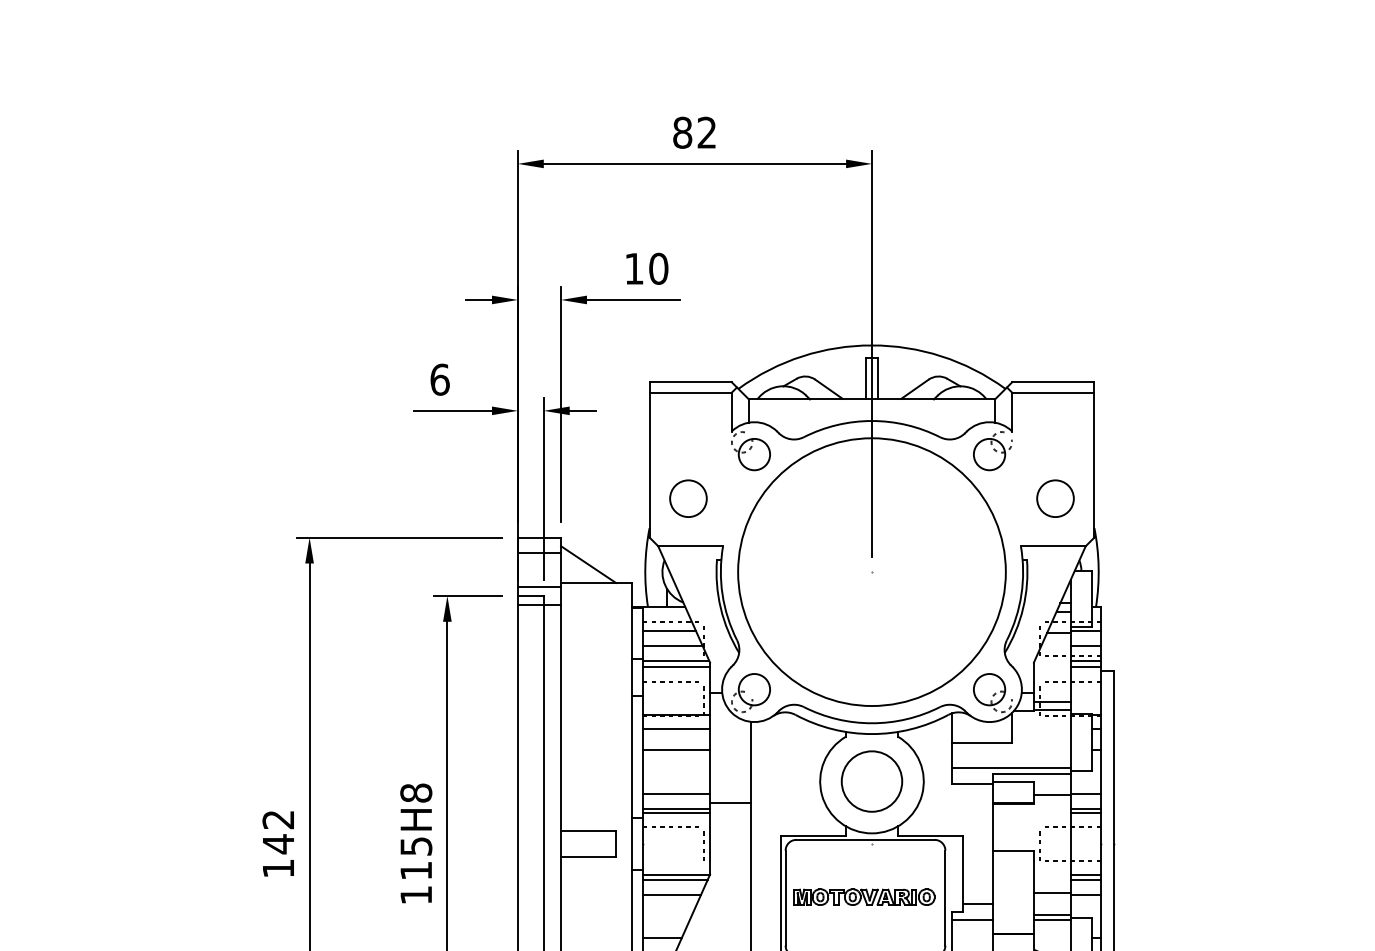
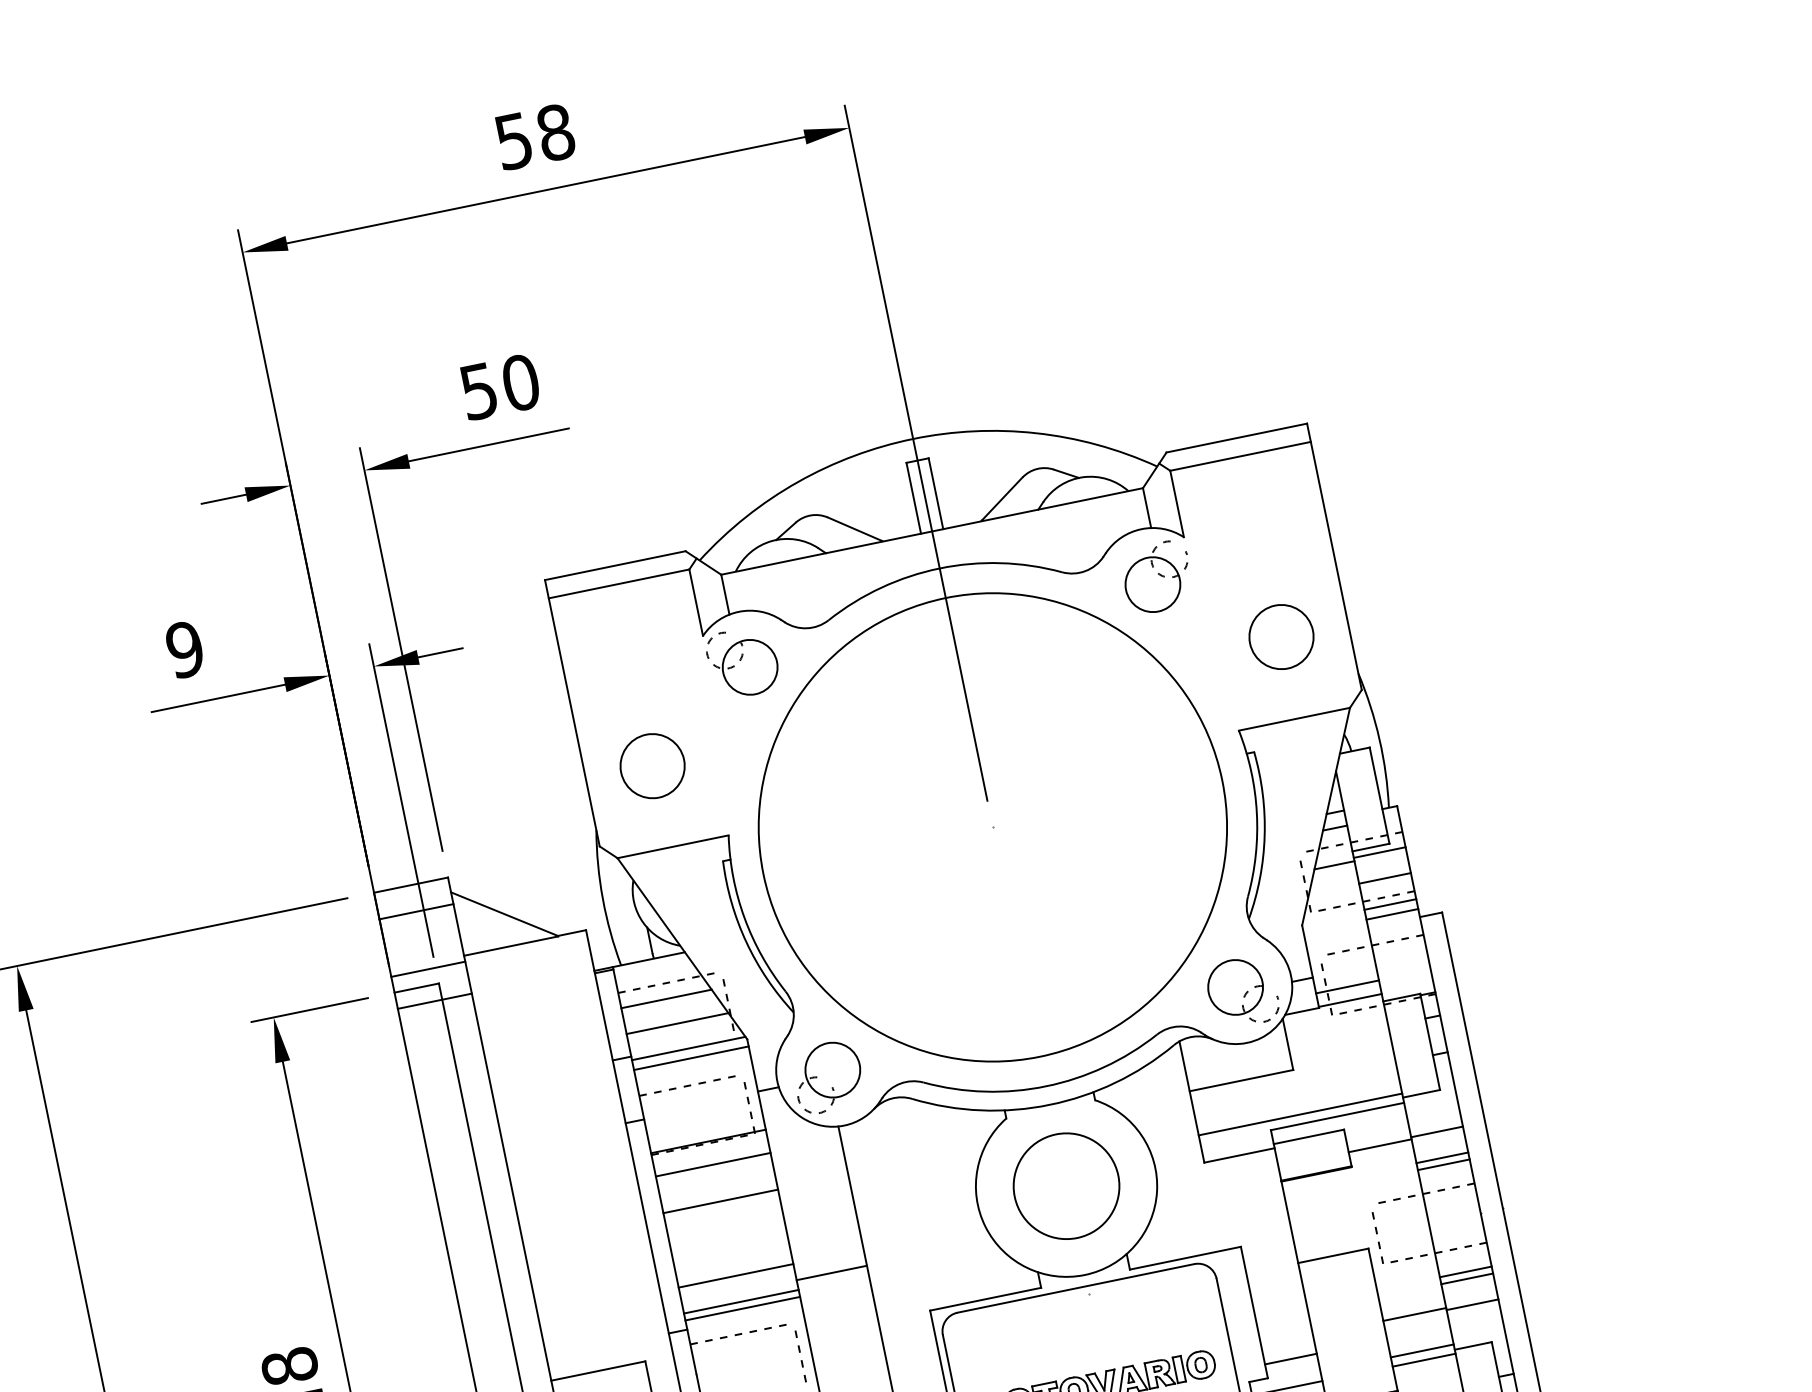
text: (694, 132) -> (534, 136), 82 -> 58
text: (634, 268) -> (479, 390), 10 -> 50
text: (439, 379) -> (184, 649), 6 -> 9

